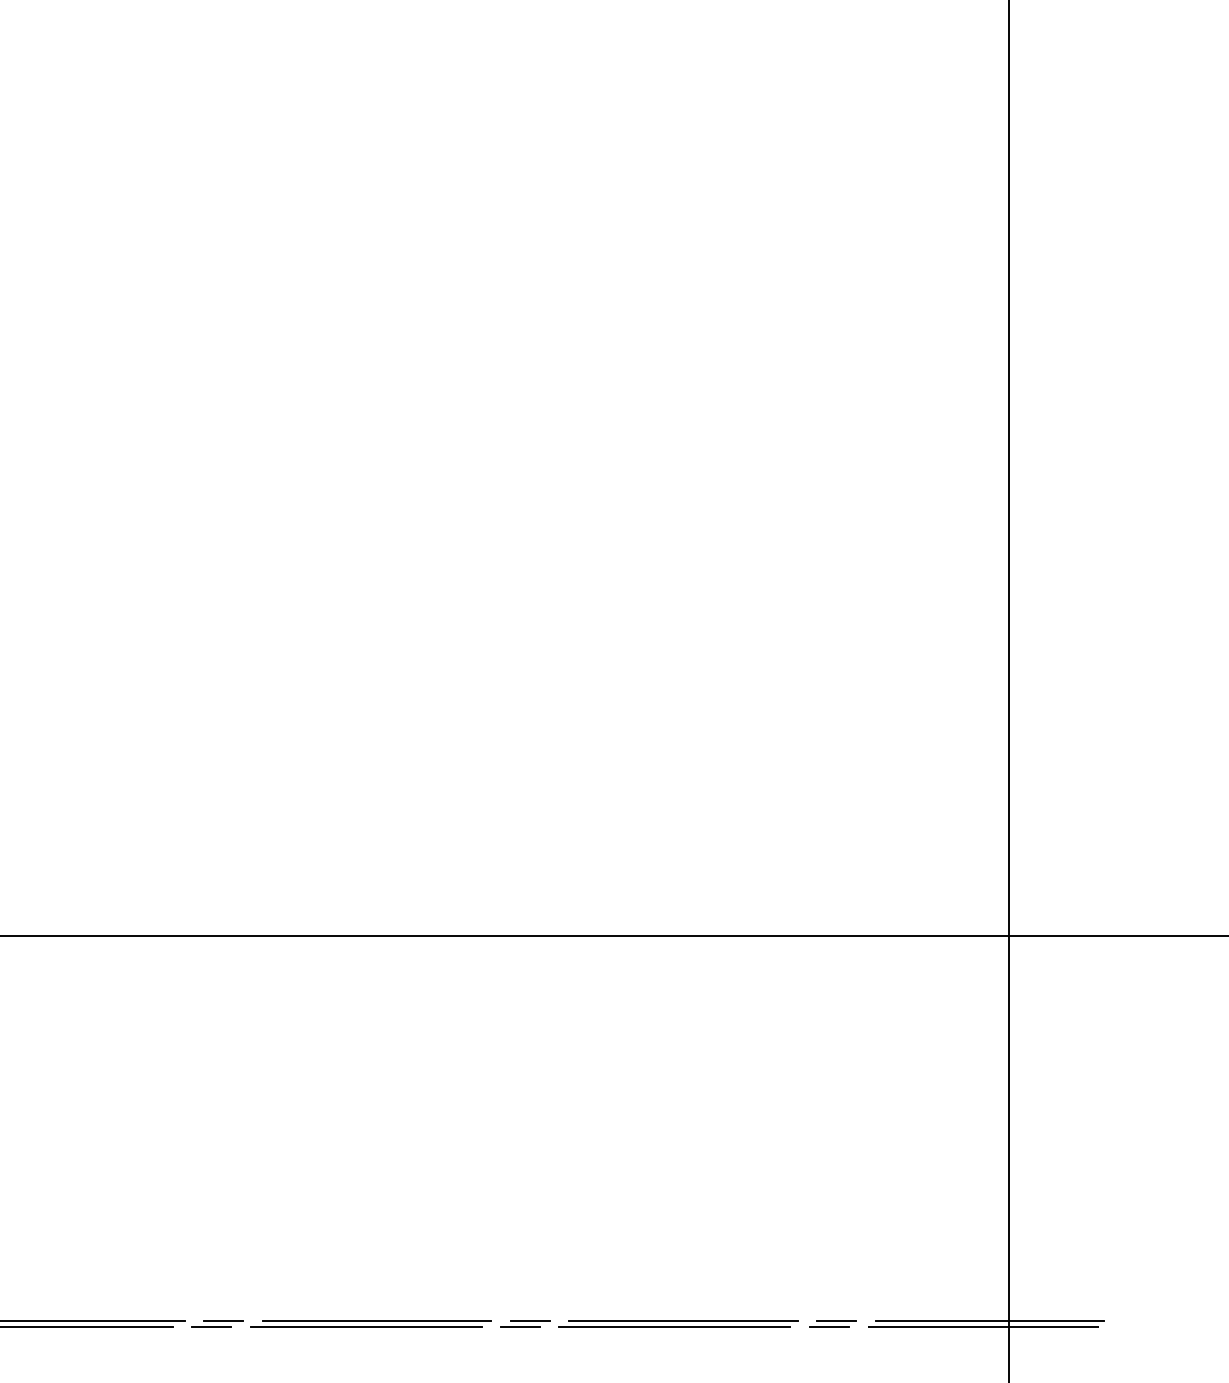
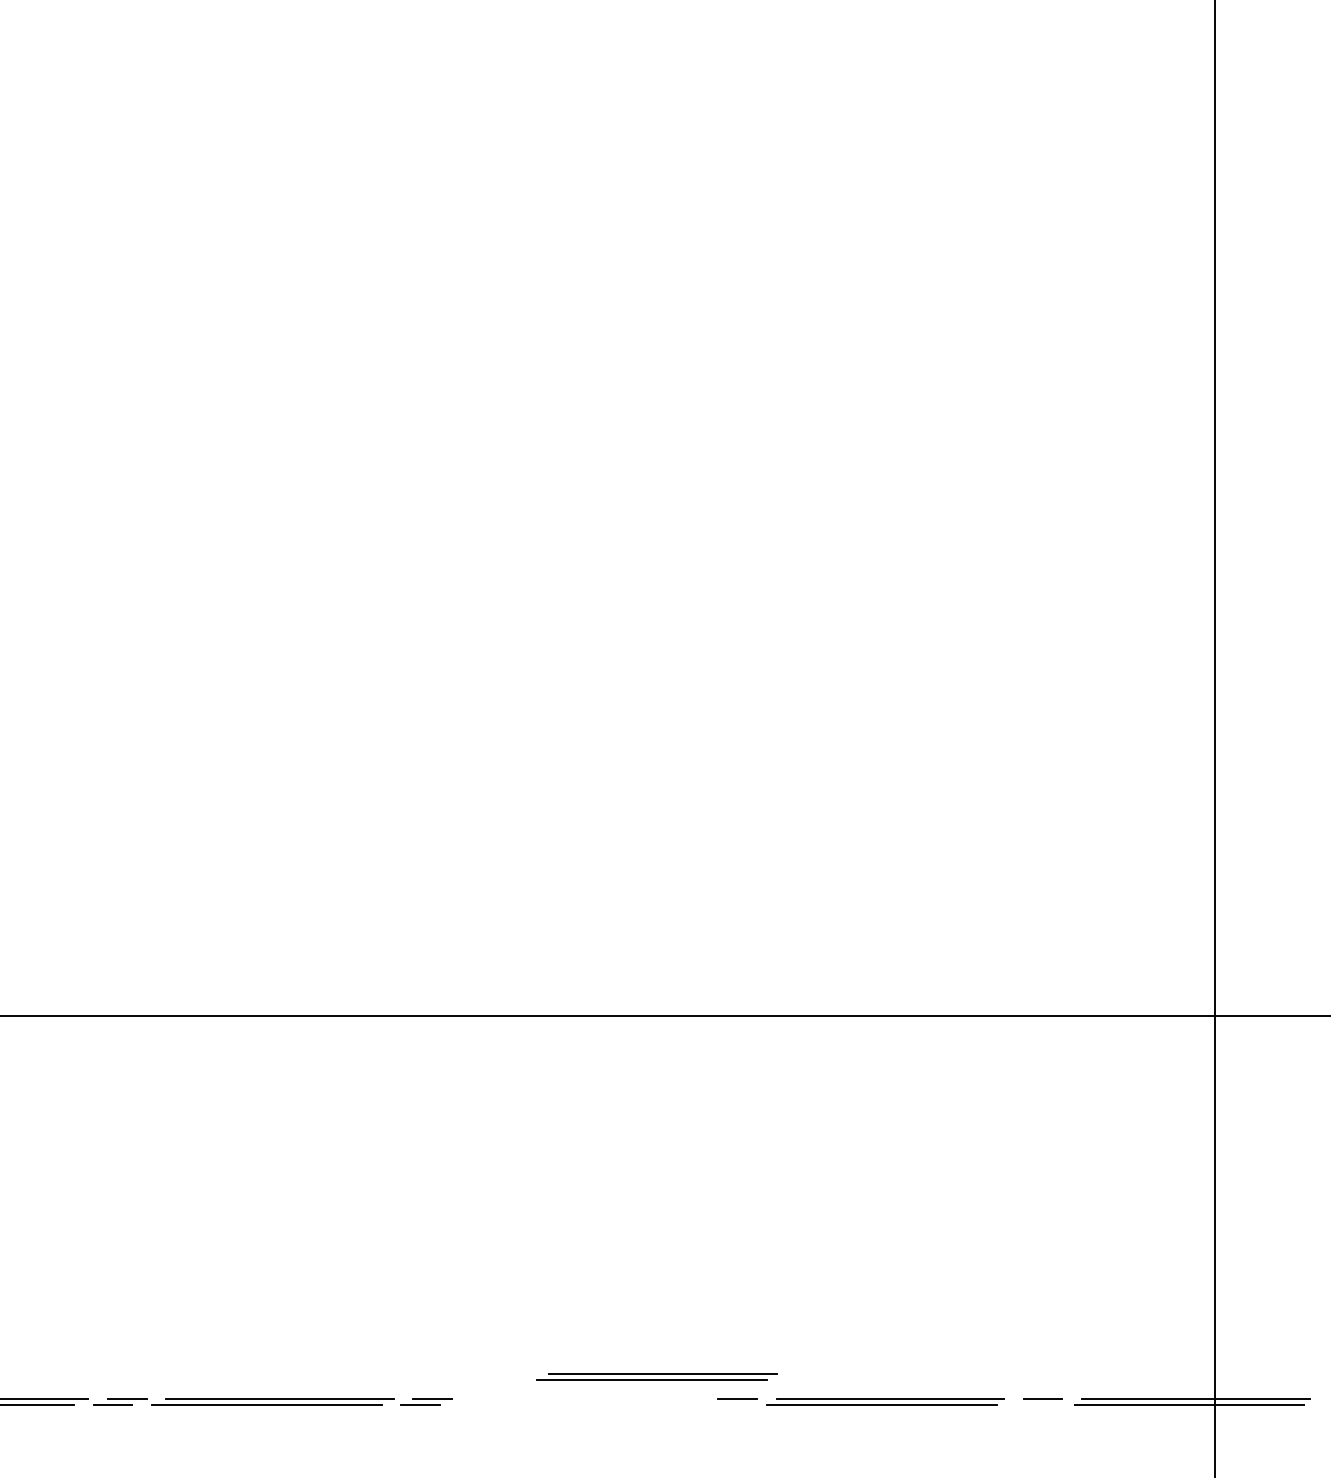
part: (370, 1323) -> (656, 1376), moved
line: (519, 1326) -> (727, 1404), removed
line: (829, 1326) -> (1035, 1404), removed

